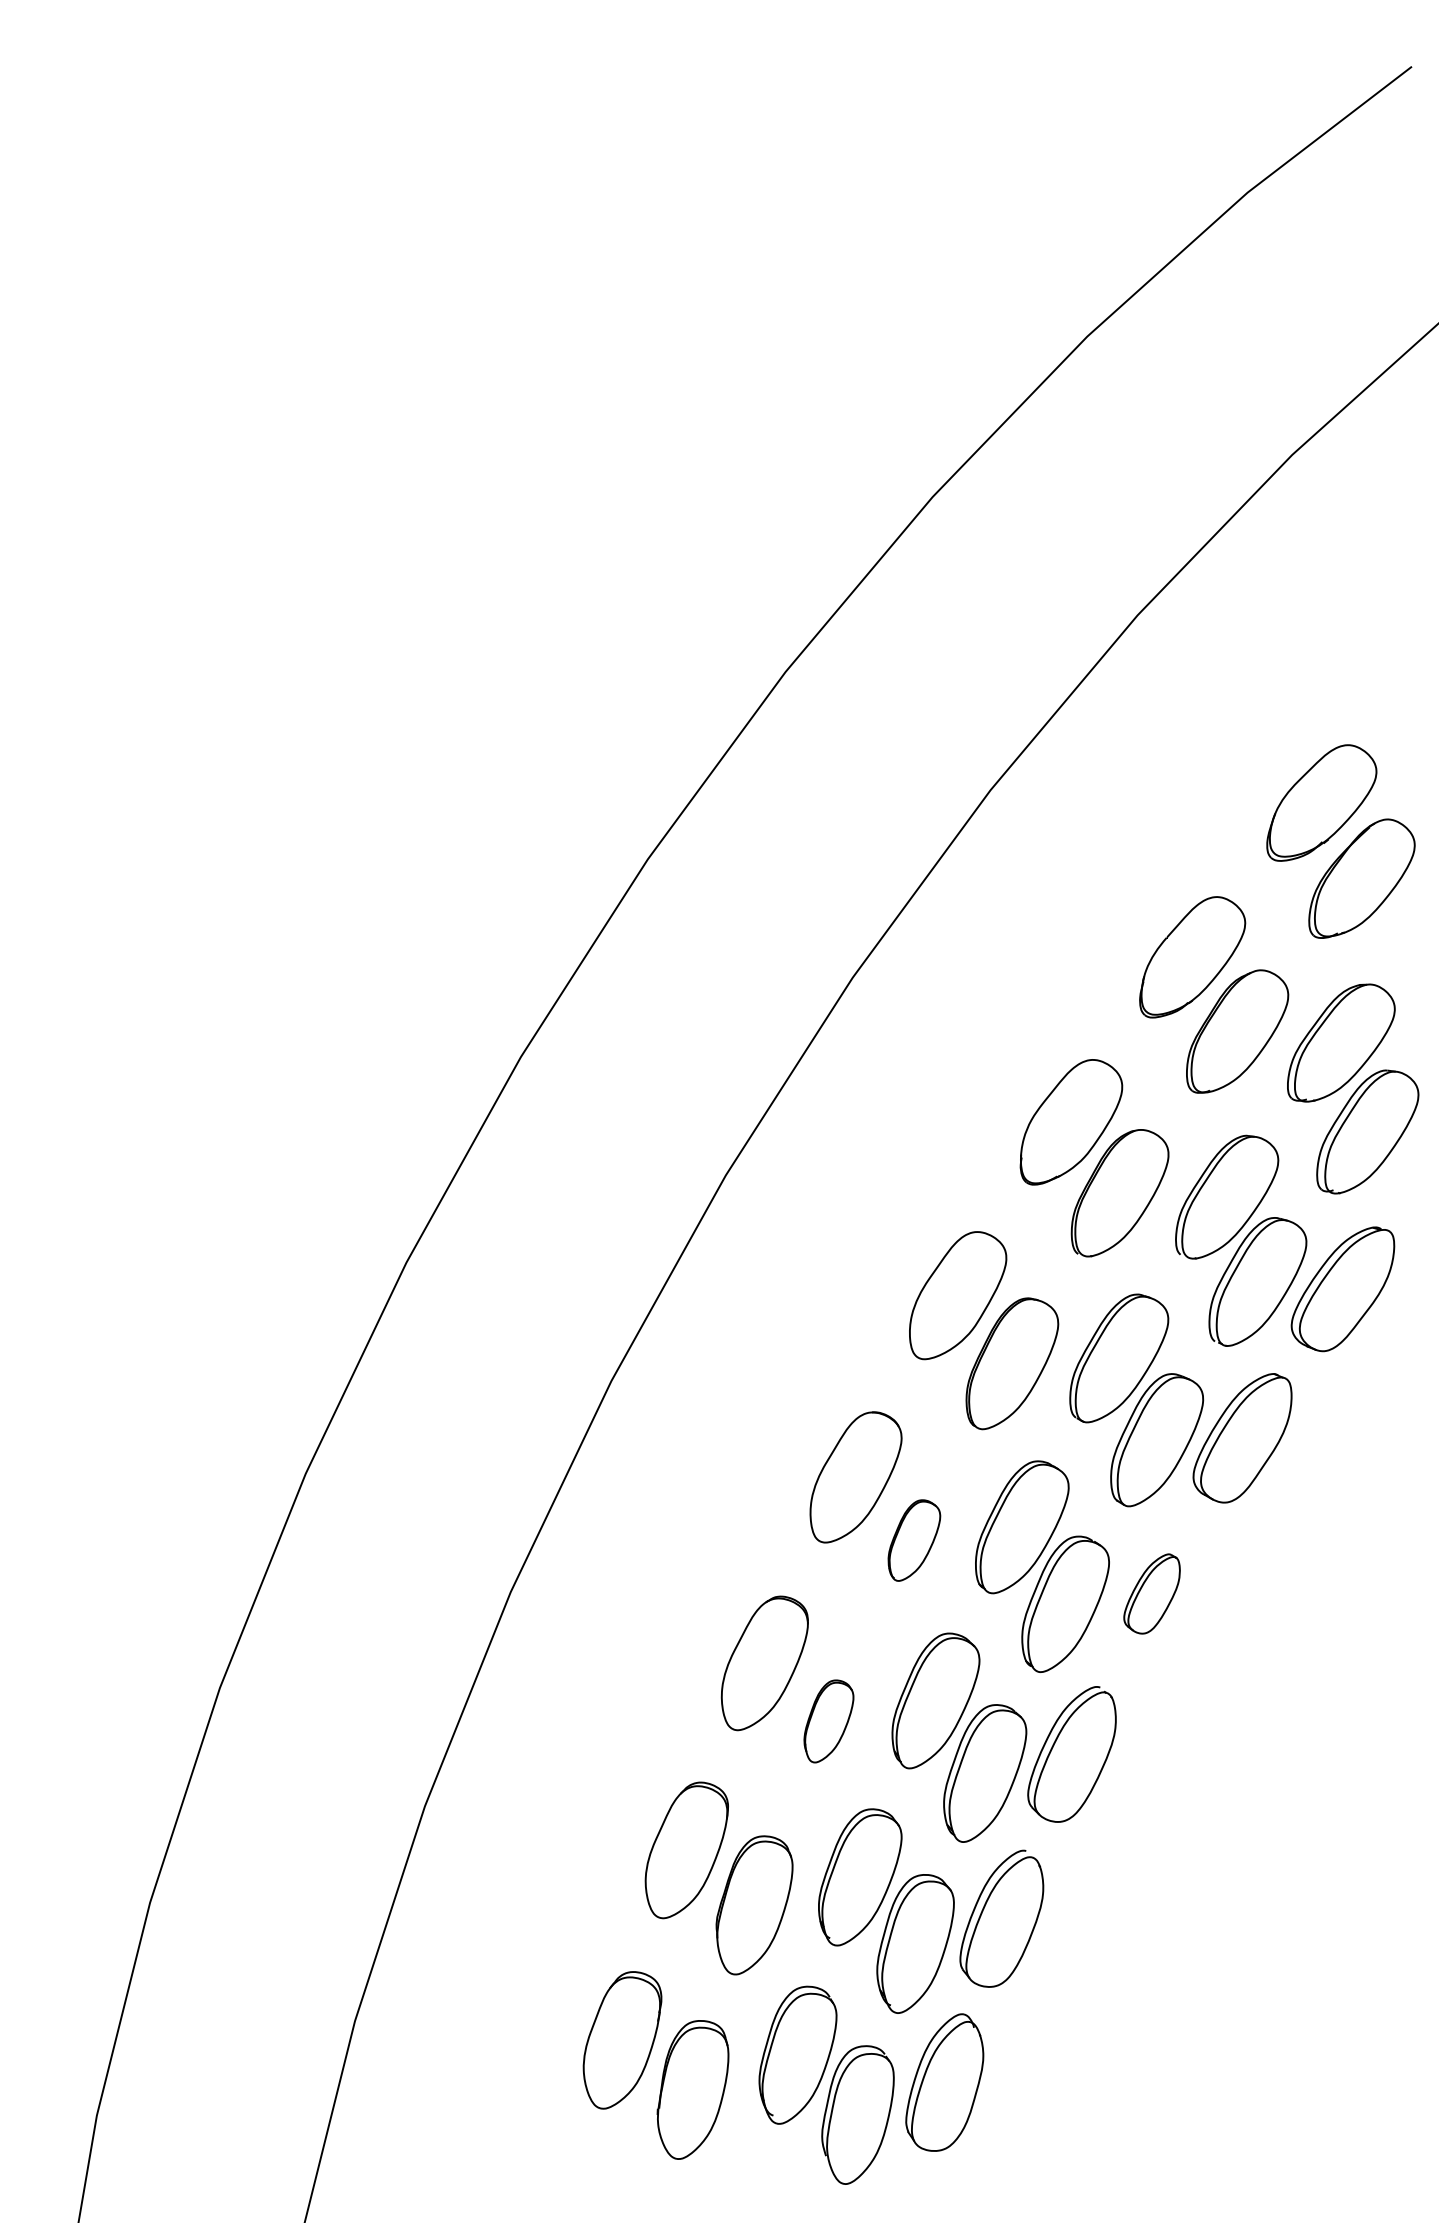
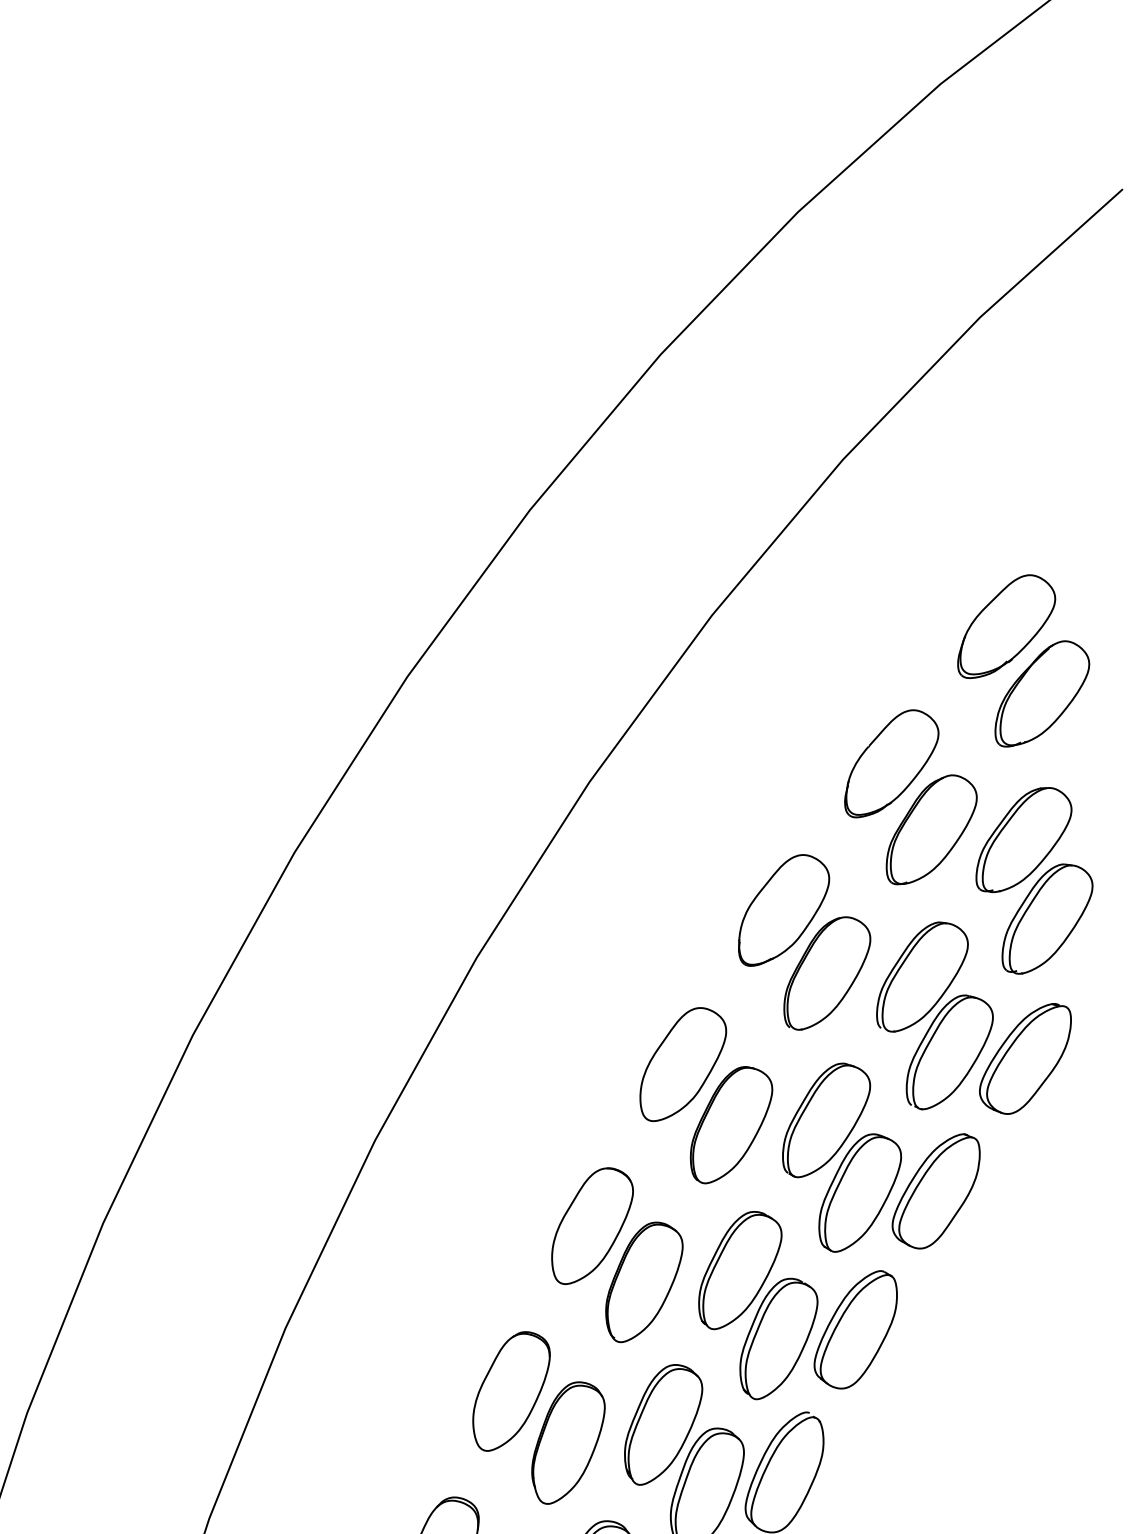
part: (914, 1540) -> (644, 1282), size x1.67
part: (1151, 1593) -> (855, 1329), size x1.67
part: (828, 1721) -> (568, 1443), size x1.67

